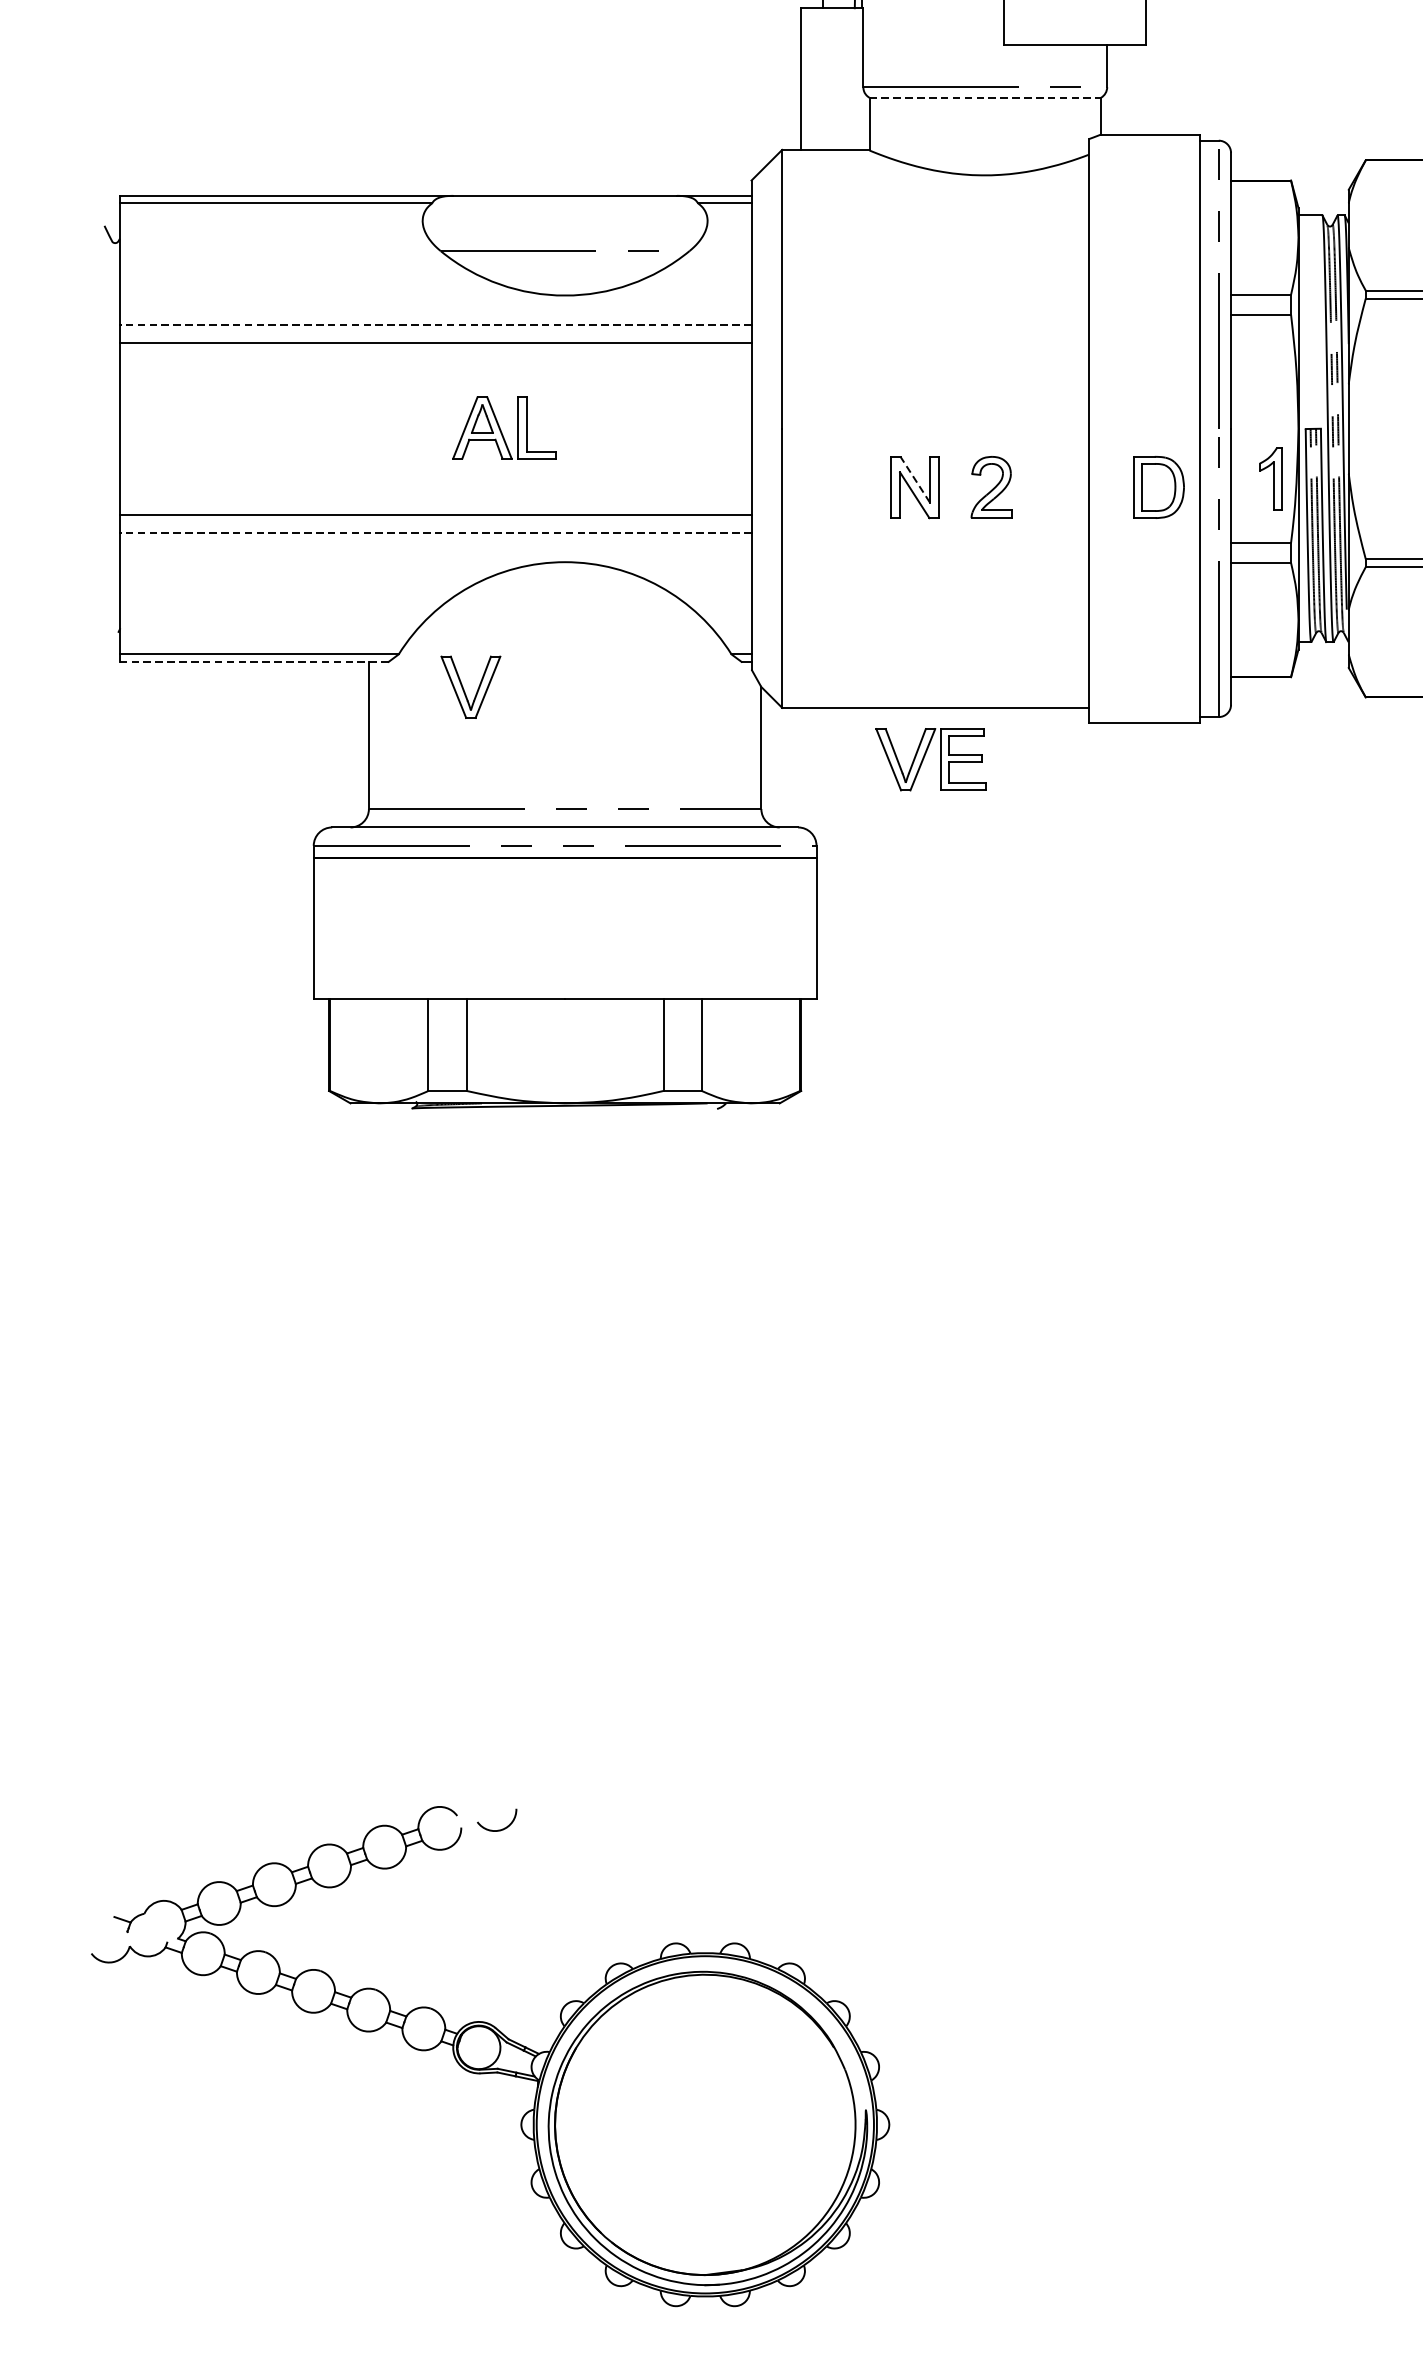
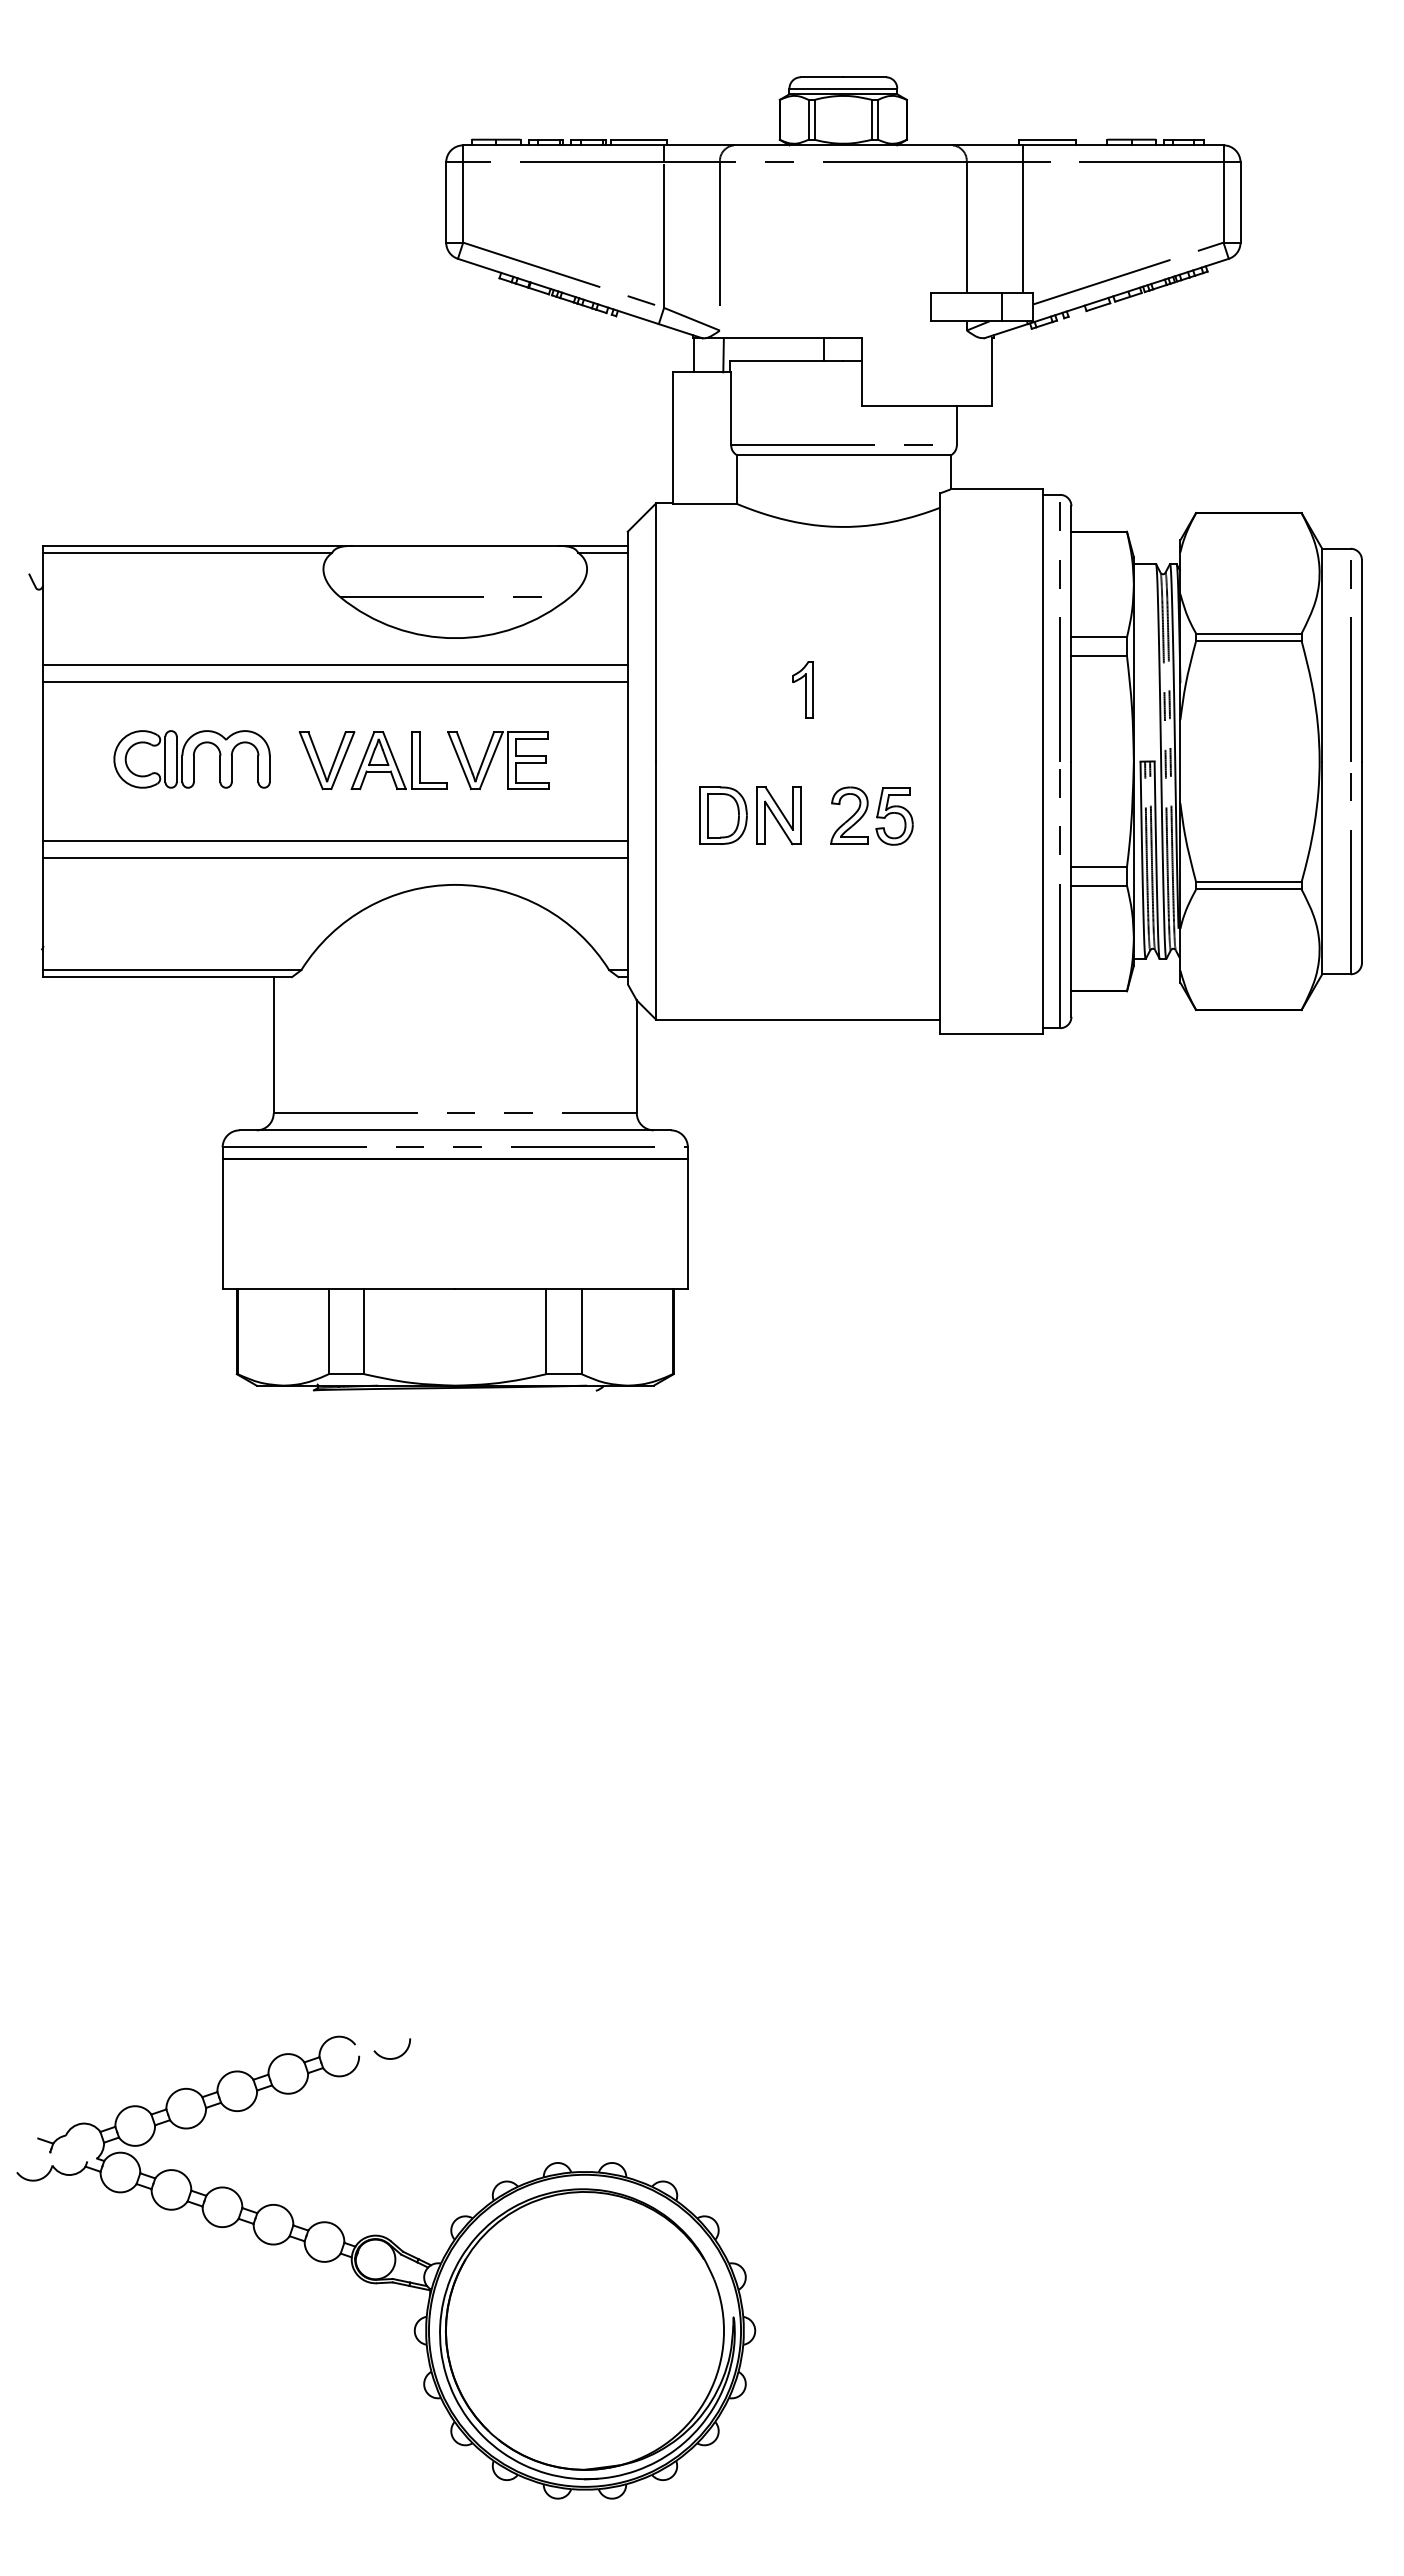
line: (985, 98) -> (844, 455), dashed -> solid
line: (435, 325) -> (335, 665), dashed -> solid
part: (280, 426) -> (191, 759), added
part: (1270, 478) -> (802, 689), moved
line: (914, 479) -> (778, 808), dashed -> solid
part: (1158, 487) -> (723, 815), moved
part: (1039, 488) -> (894, 816), added
line: (435, 532) -> (335, 857), dashed -> solid
line: (254, 662) -> (167, 977), dashed -> solid
part: (471, 687) -> (327, 760), moved
part: (930, 759) -> (498, 760), moved

